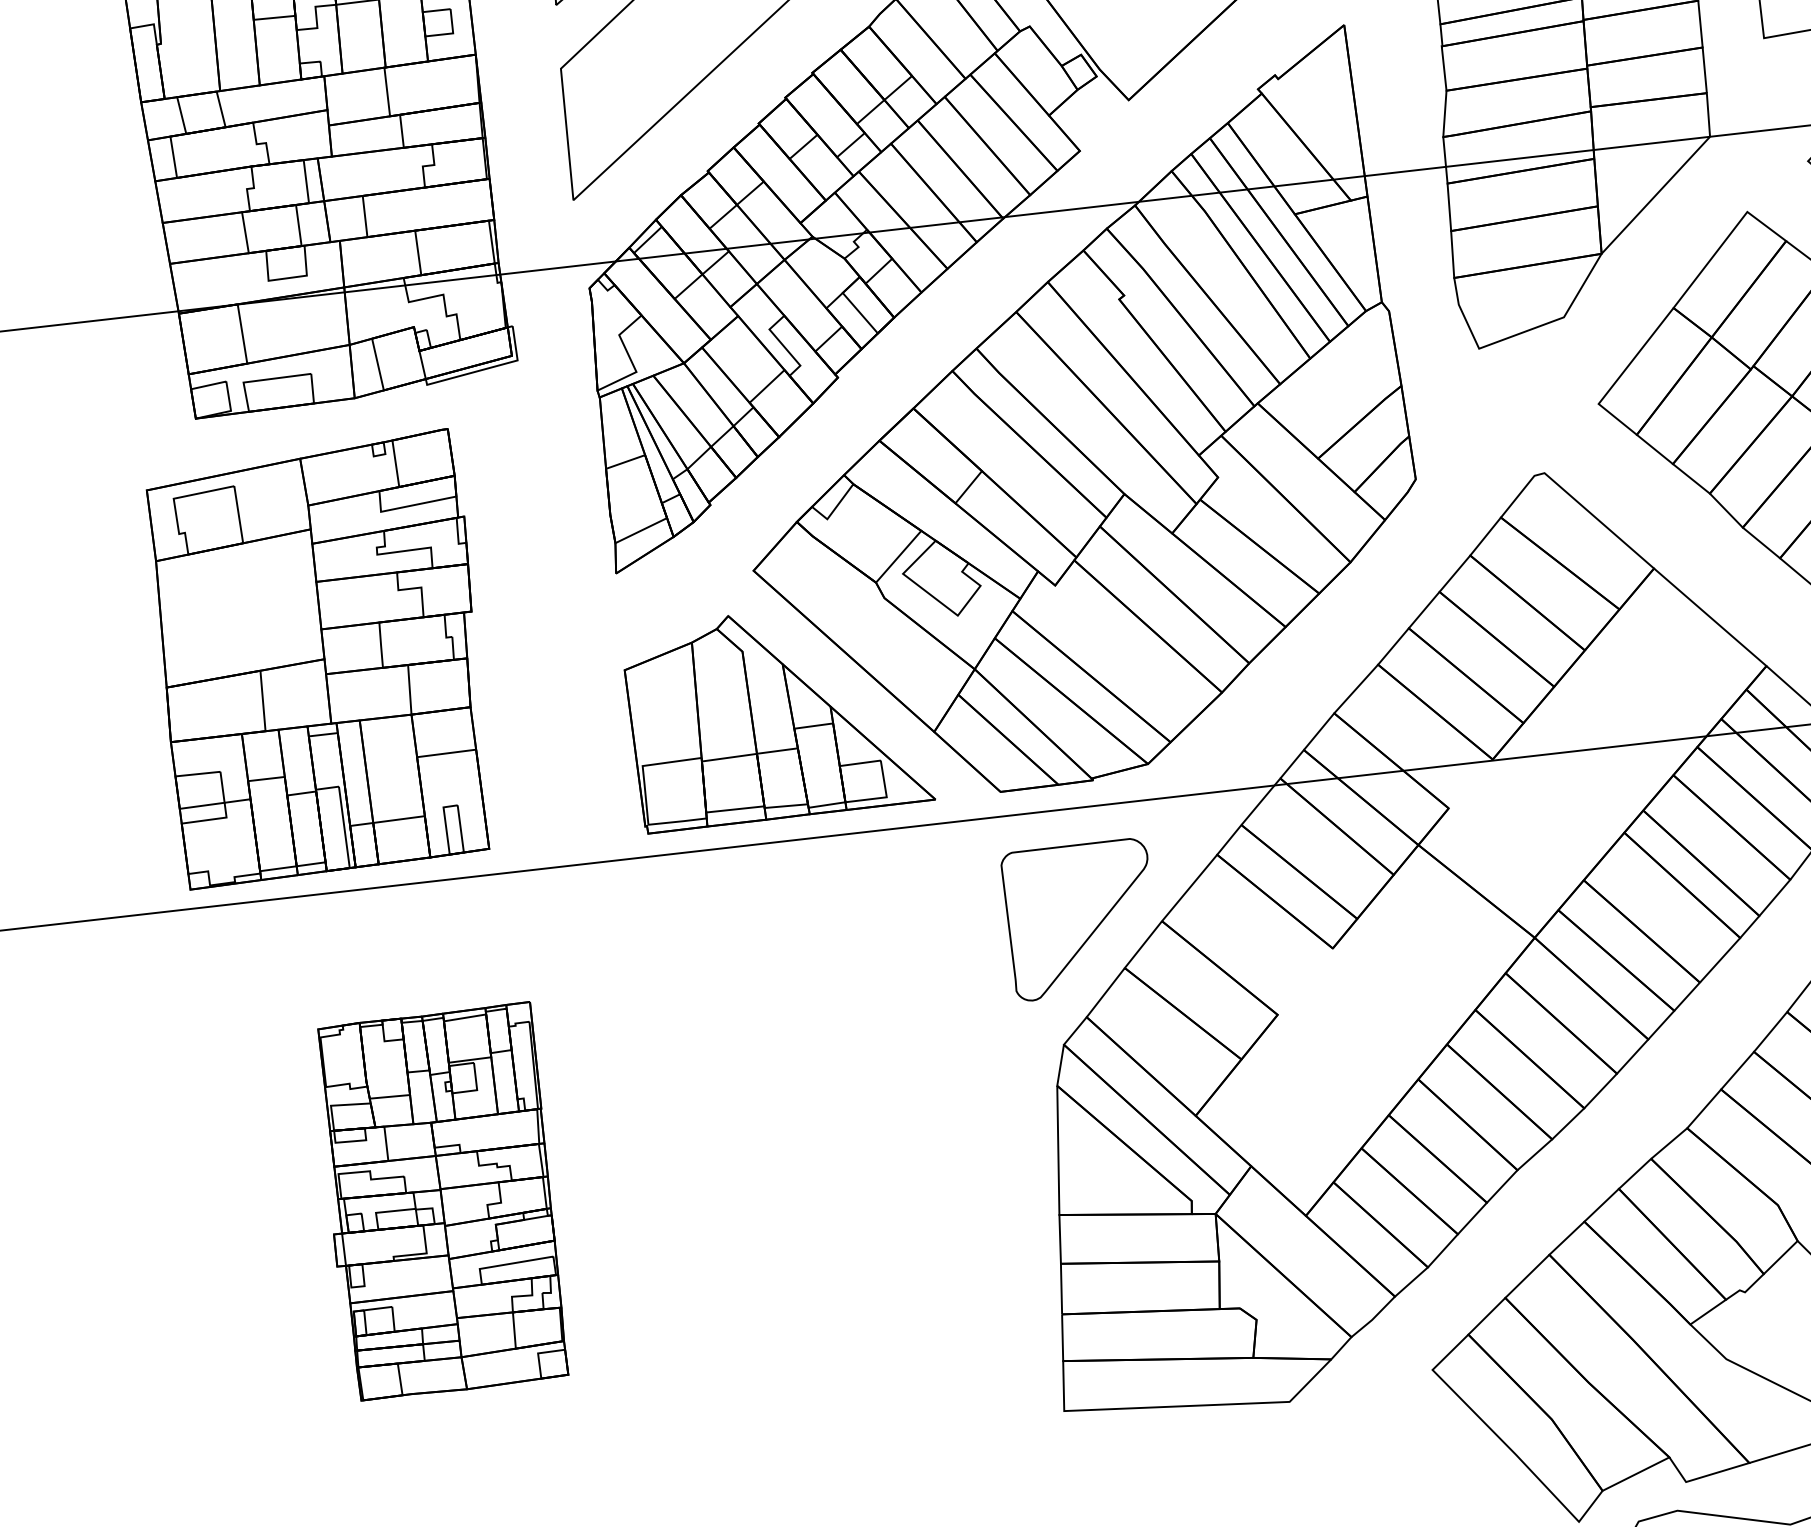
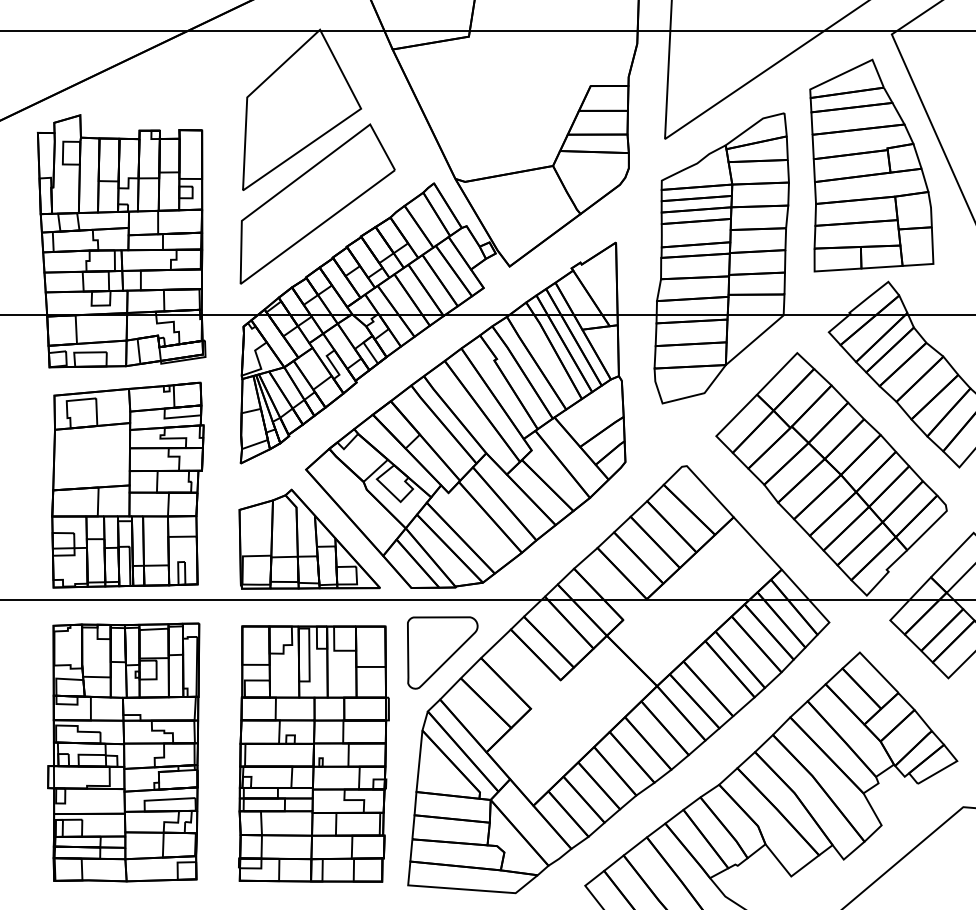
part: (319, 657) -> (127, 484), moved
part: (836, 1159) -> (313, 753), added
part: (440, 1202) -> (123, 752), size x1.43

